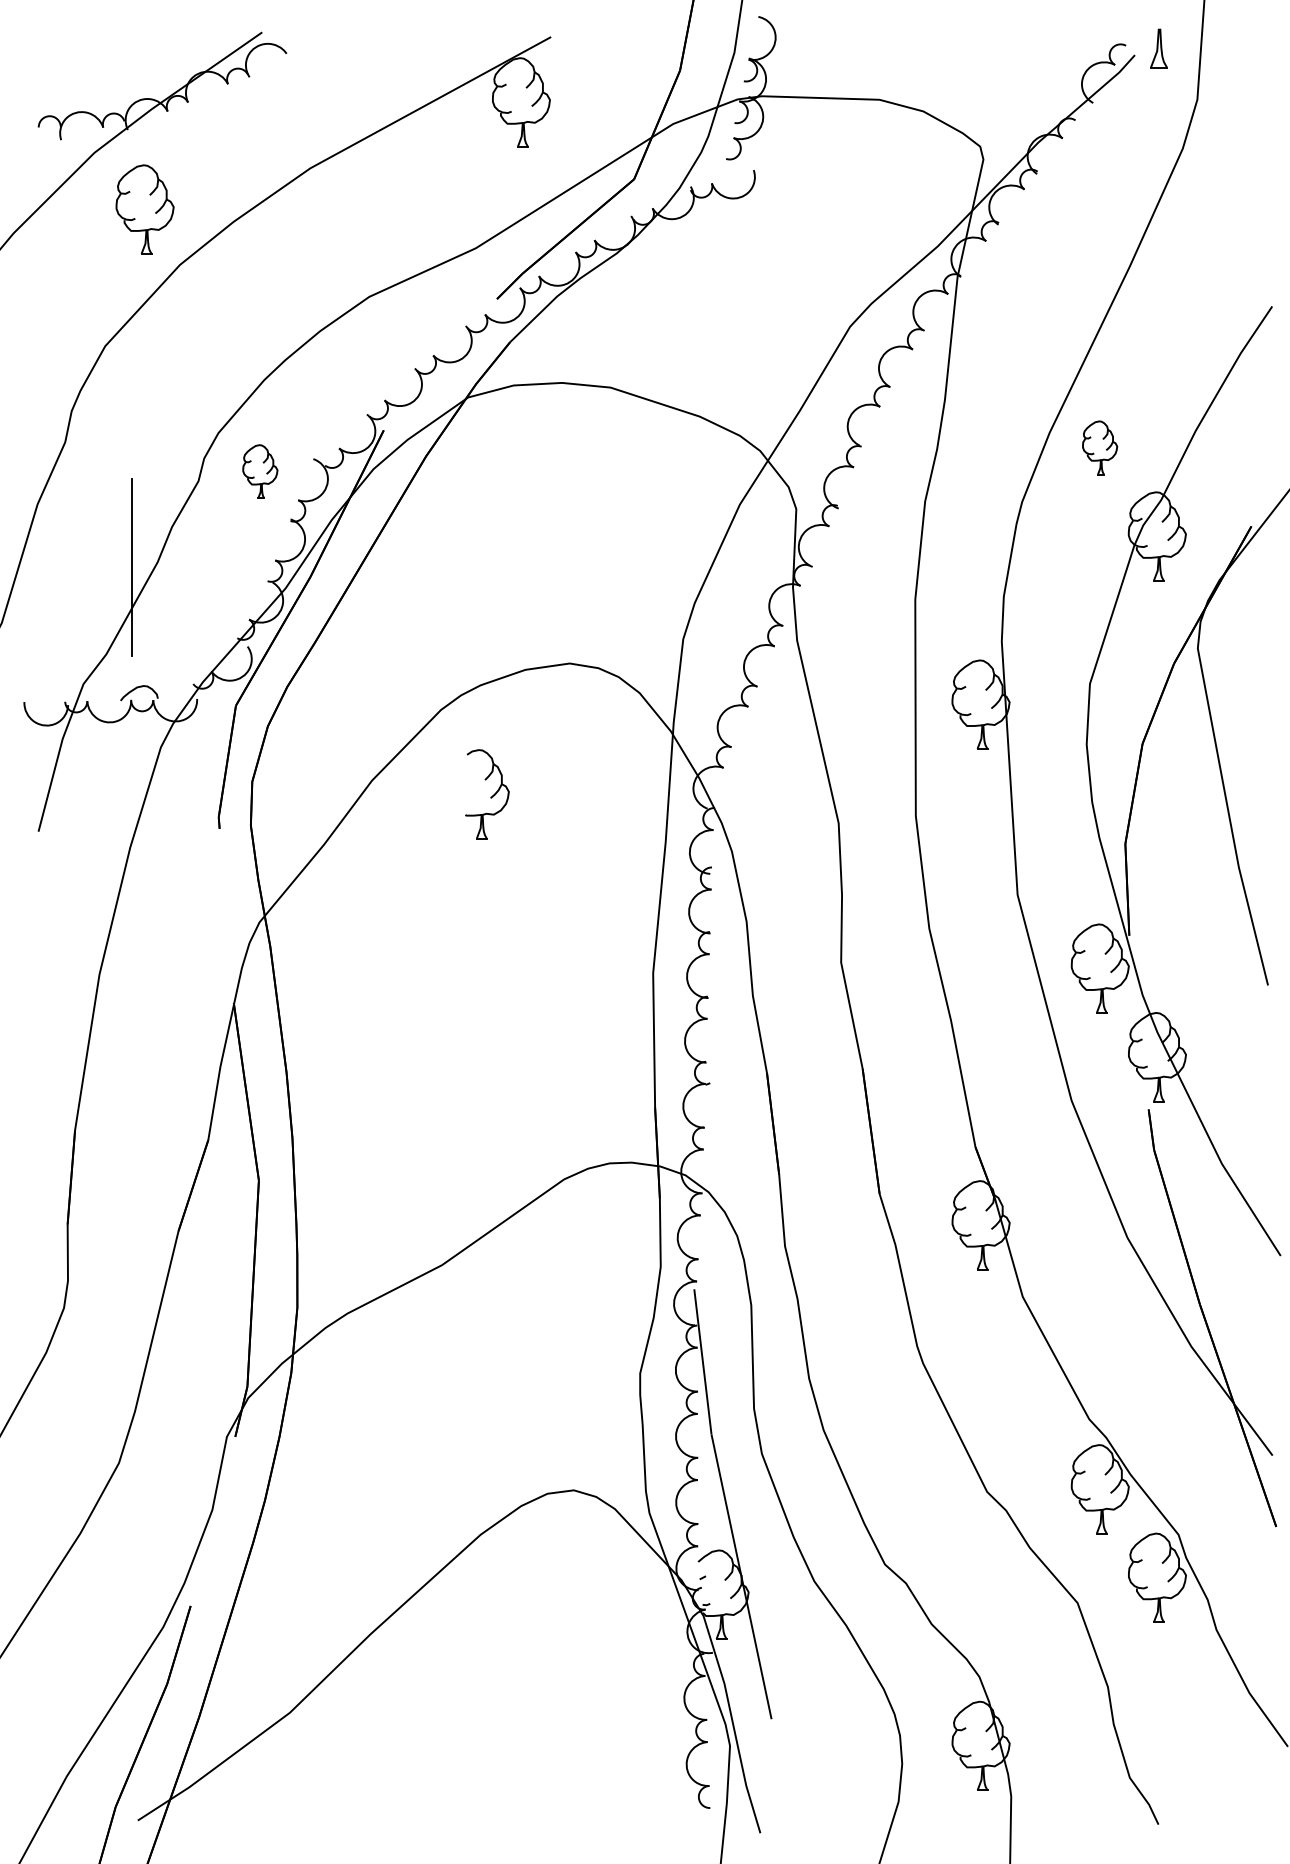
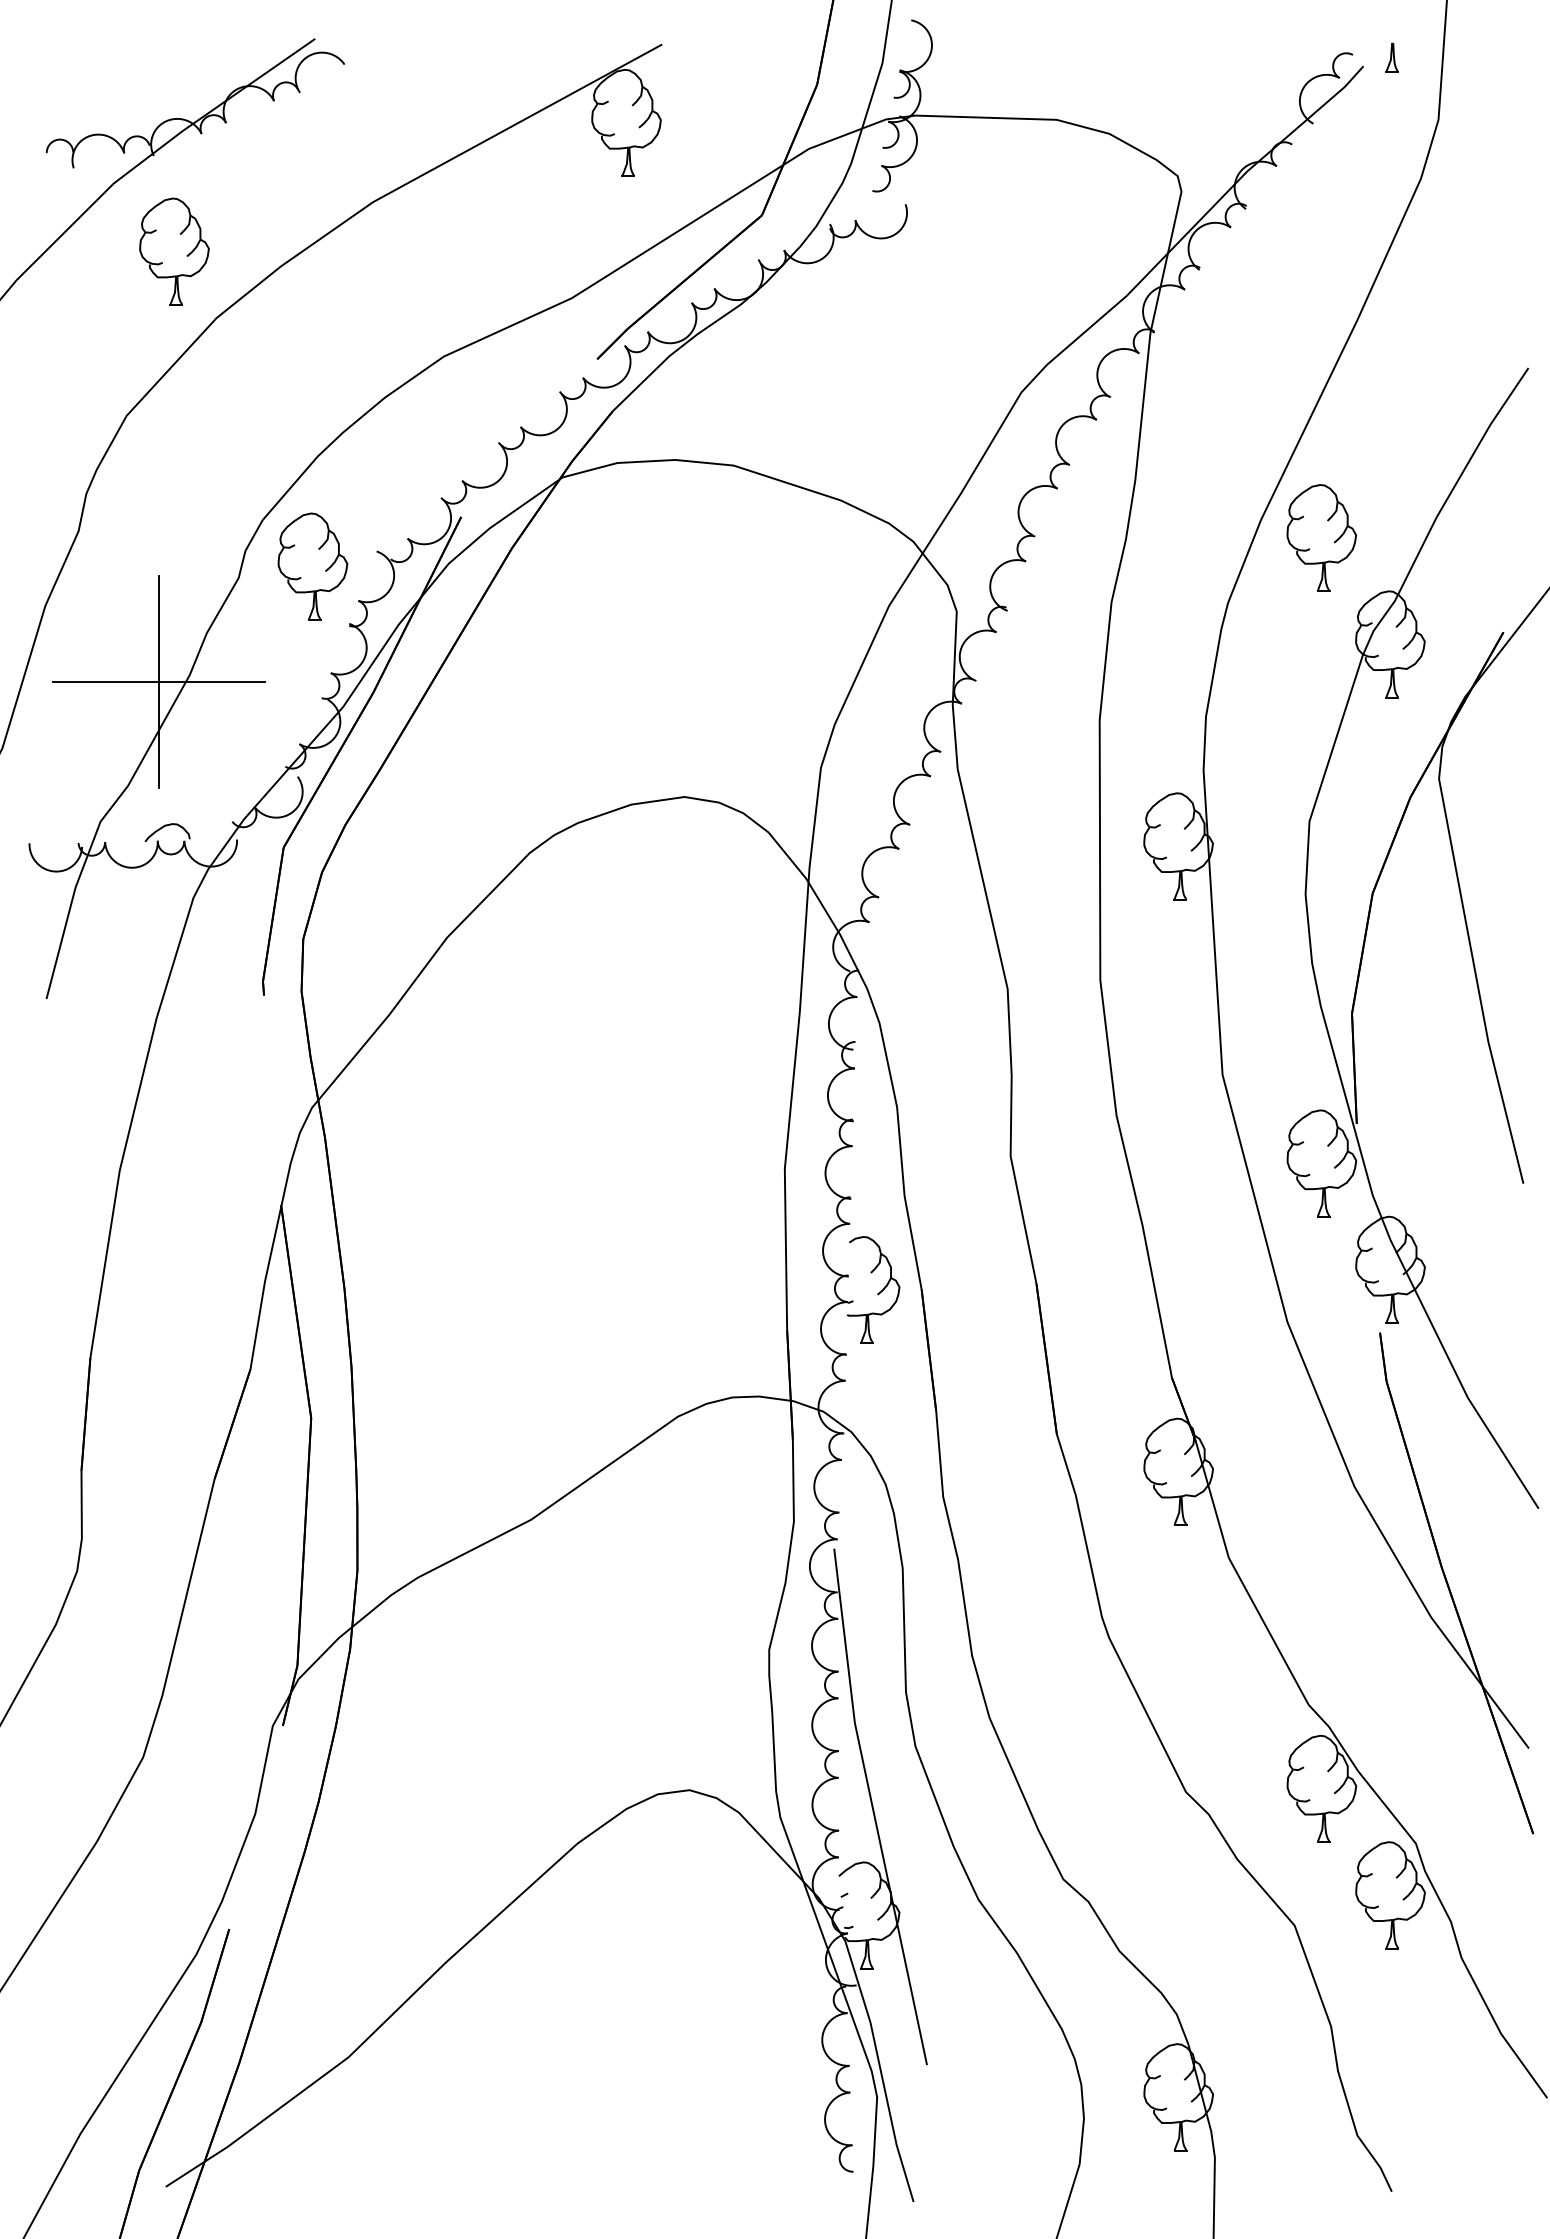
part: (1158, 47) -> (1391, 57), size x0.62
part: (1099, 447) -> (1321, 537), size x1.67
part: (259, 471) -> (312, 566), size x1.67
line: (131, 567) -> (158, 681), added
part: (487, 793) -> (873, 1289), moved

